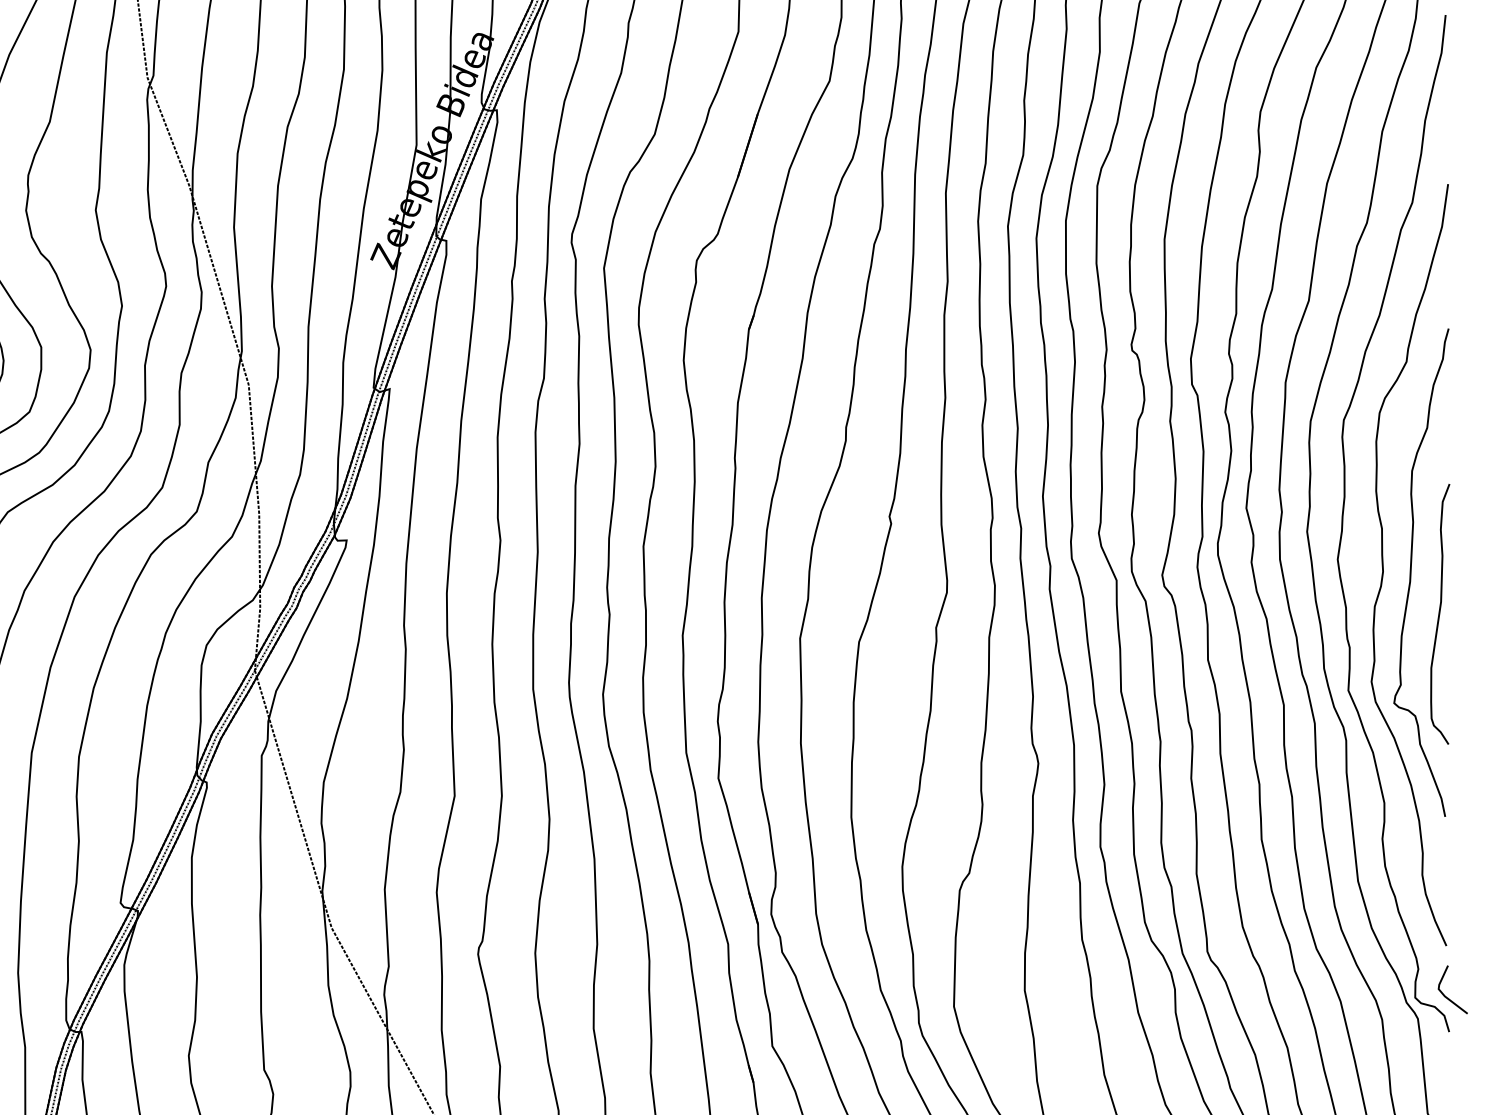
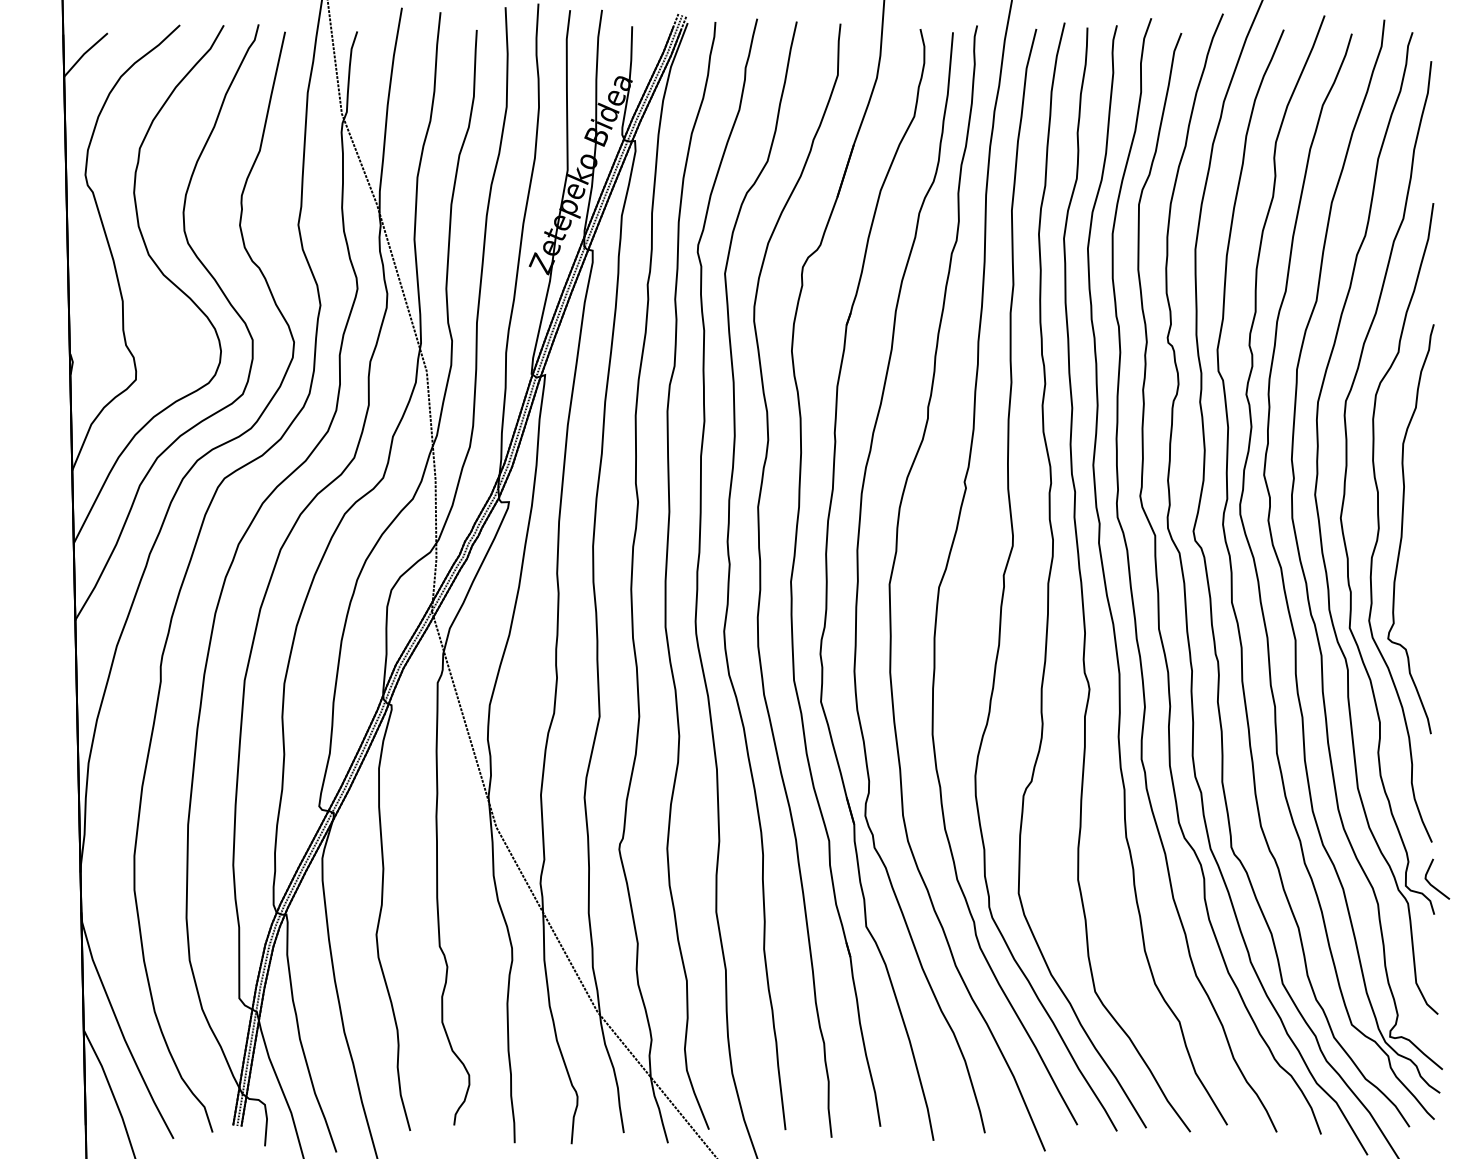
part: (1439, 613) -> (1426, 563), removed

